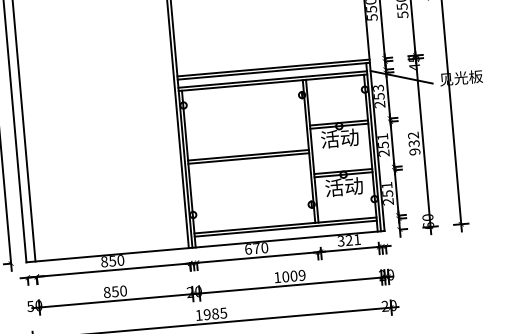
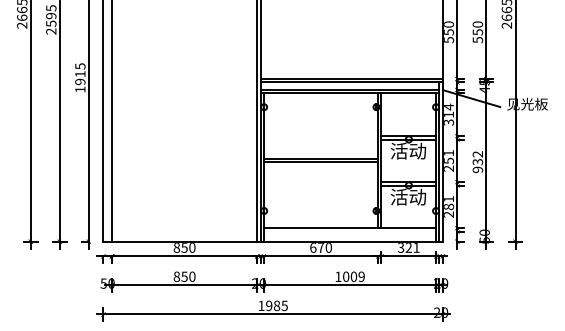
text: (379, 96) -> (449, 114), 253 -> 314
text: (387, 193) -> (448, 206), 251 -> 281
line: (285, 228) -> (349, 231), removed

